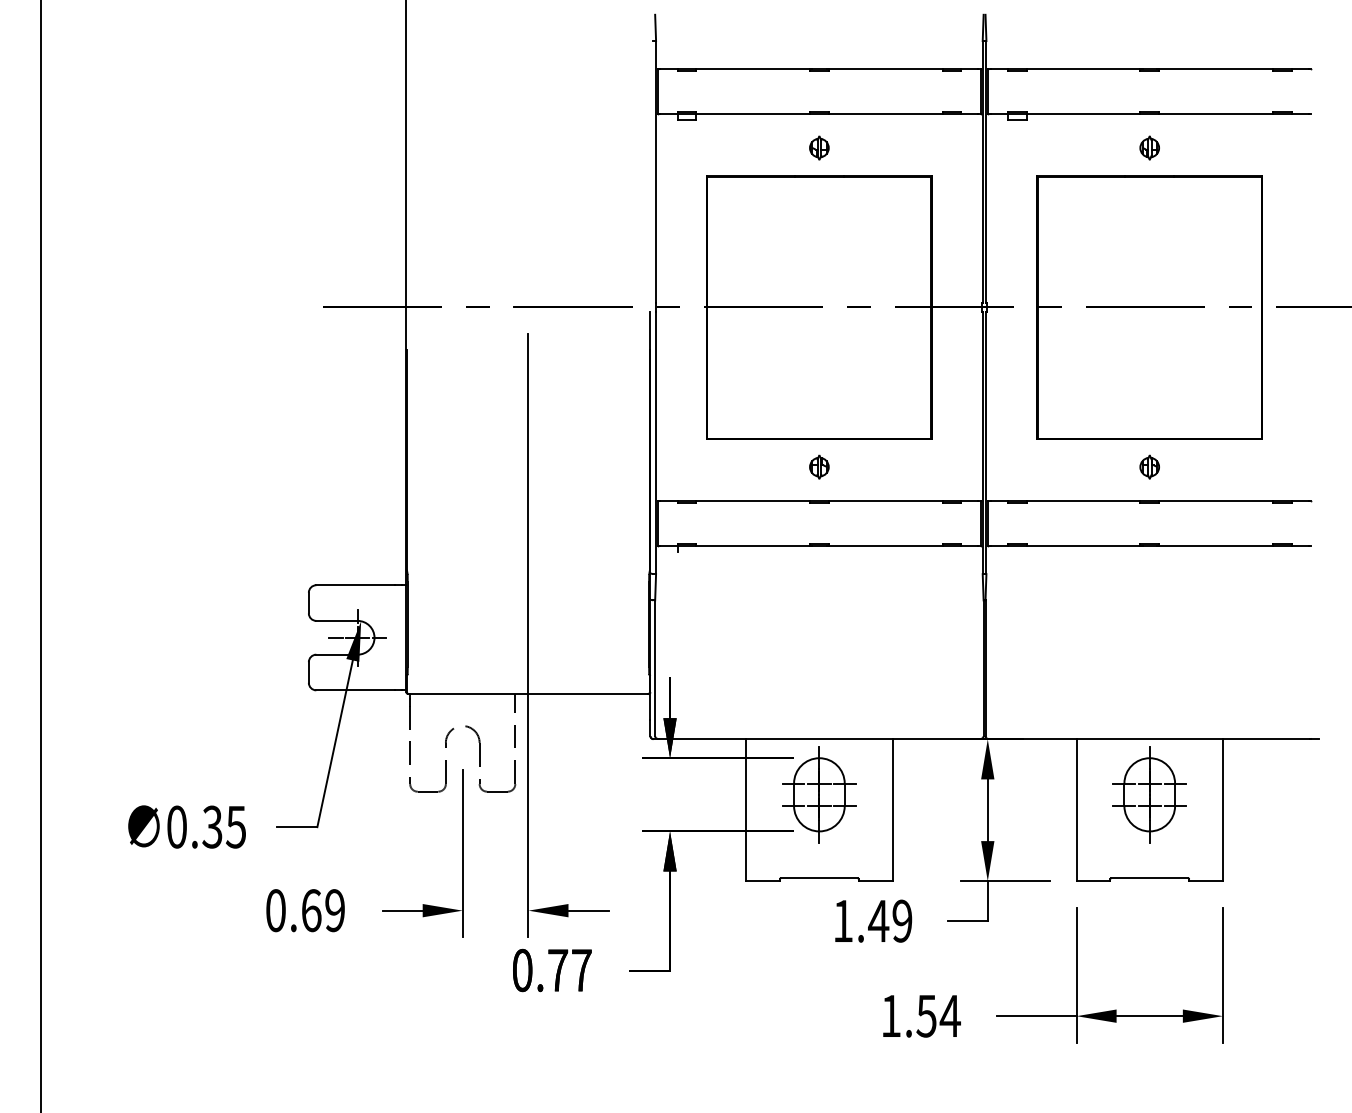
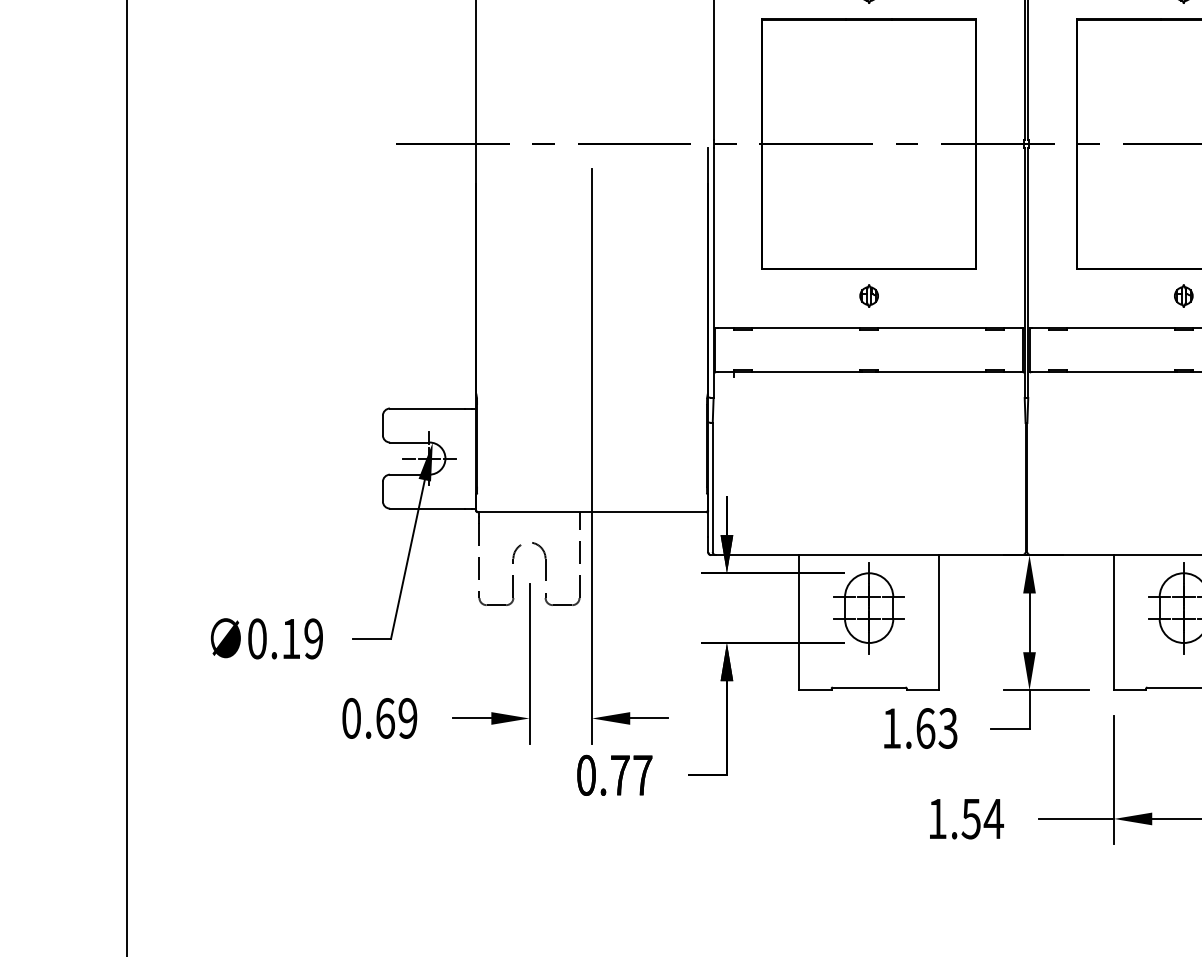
text: (223, 826) -> (301, 638), 0.35 -> 0.19
text: (890, 920) -> (936, 727), 1.49 -> 1.63

